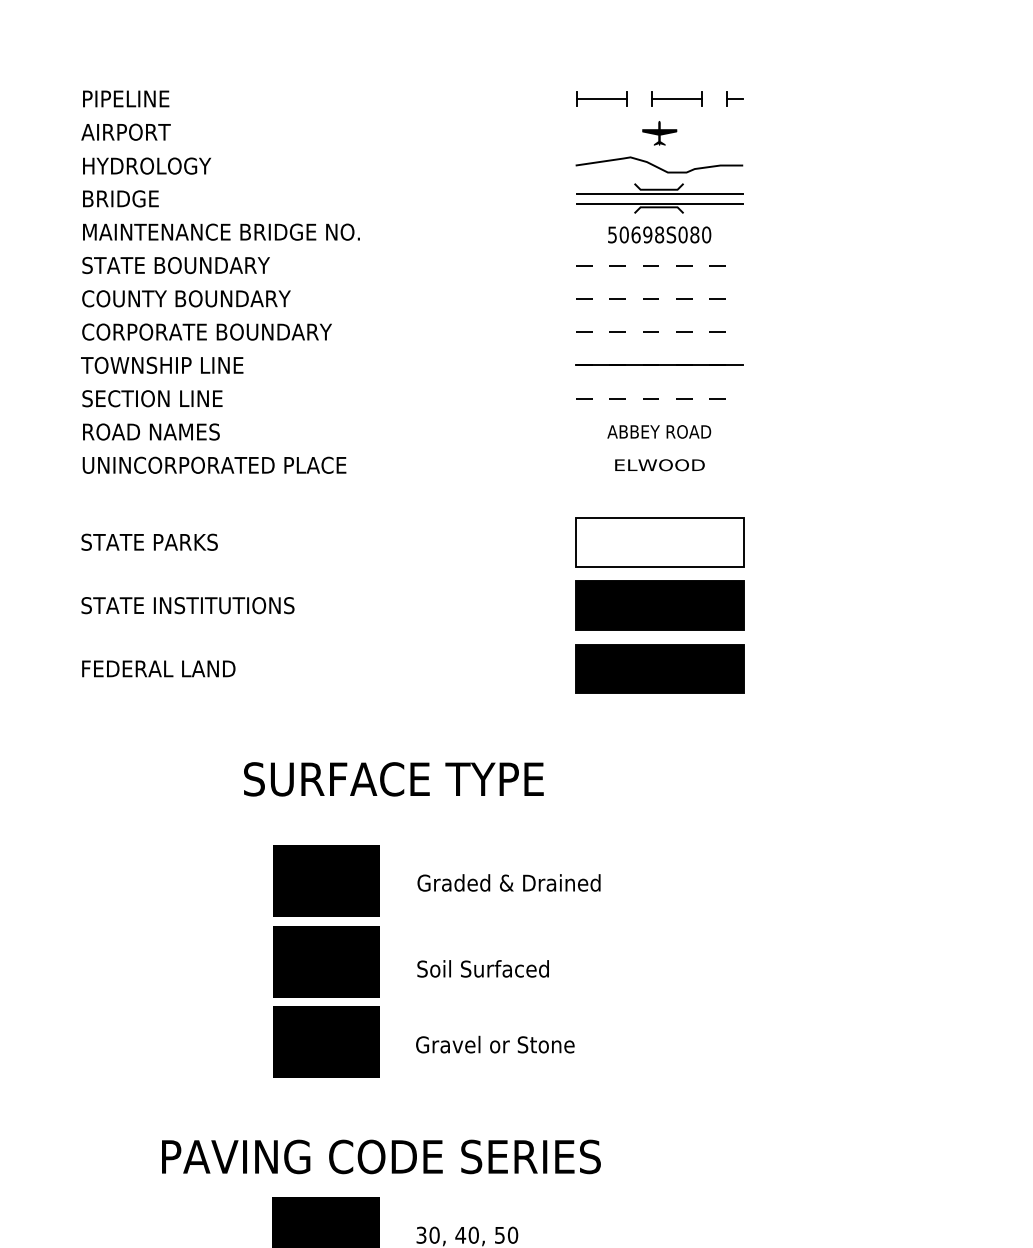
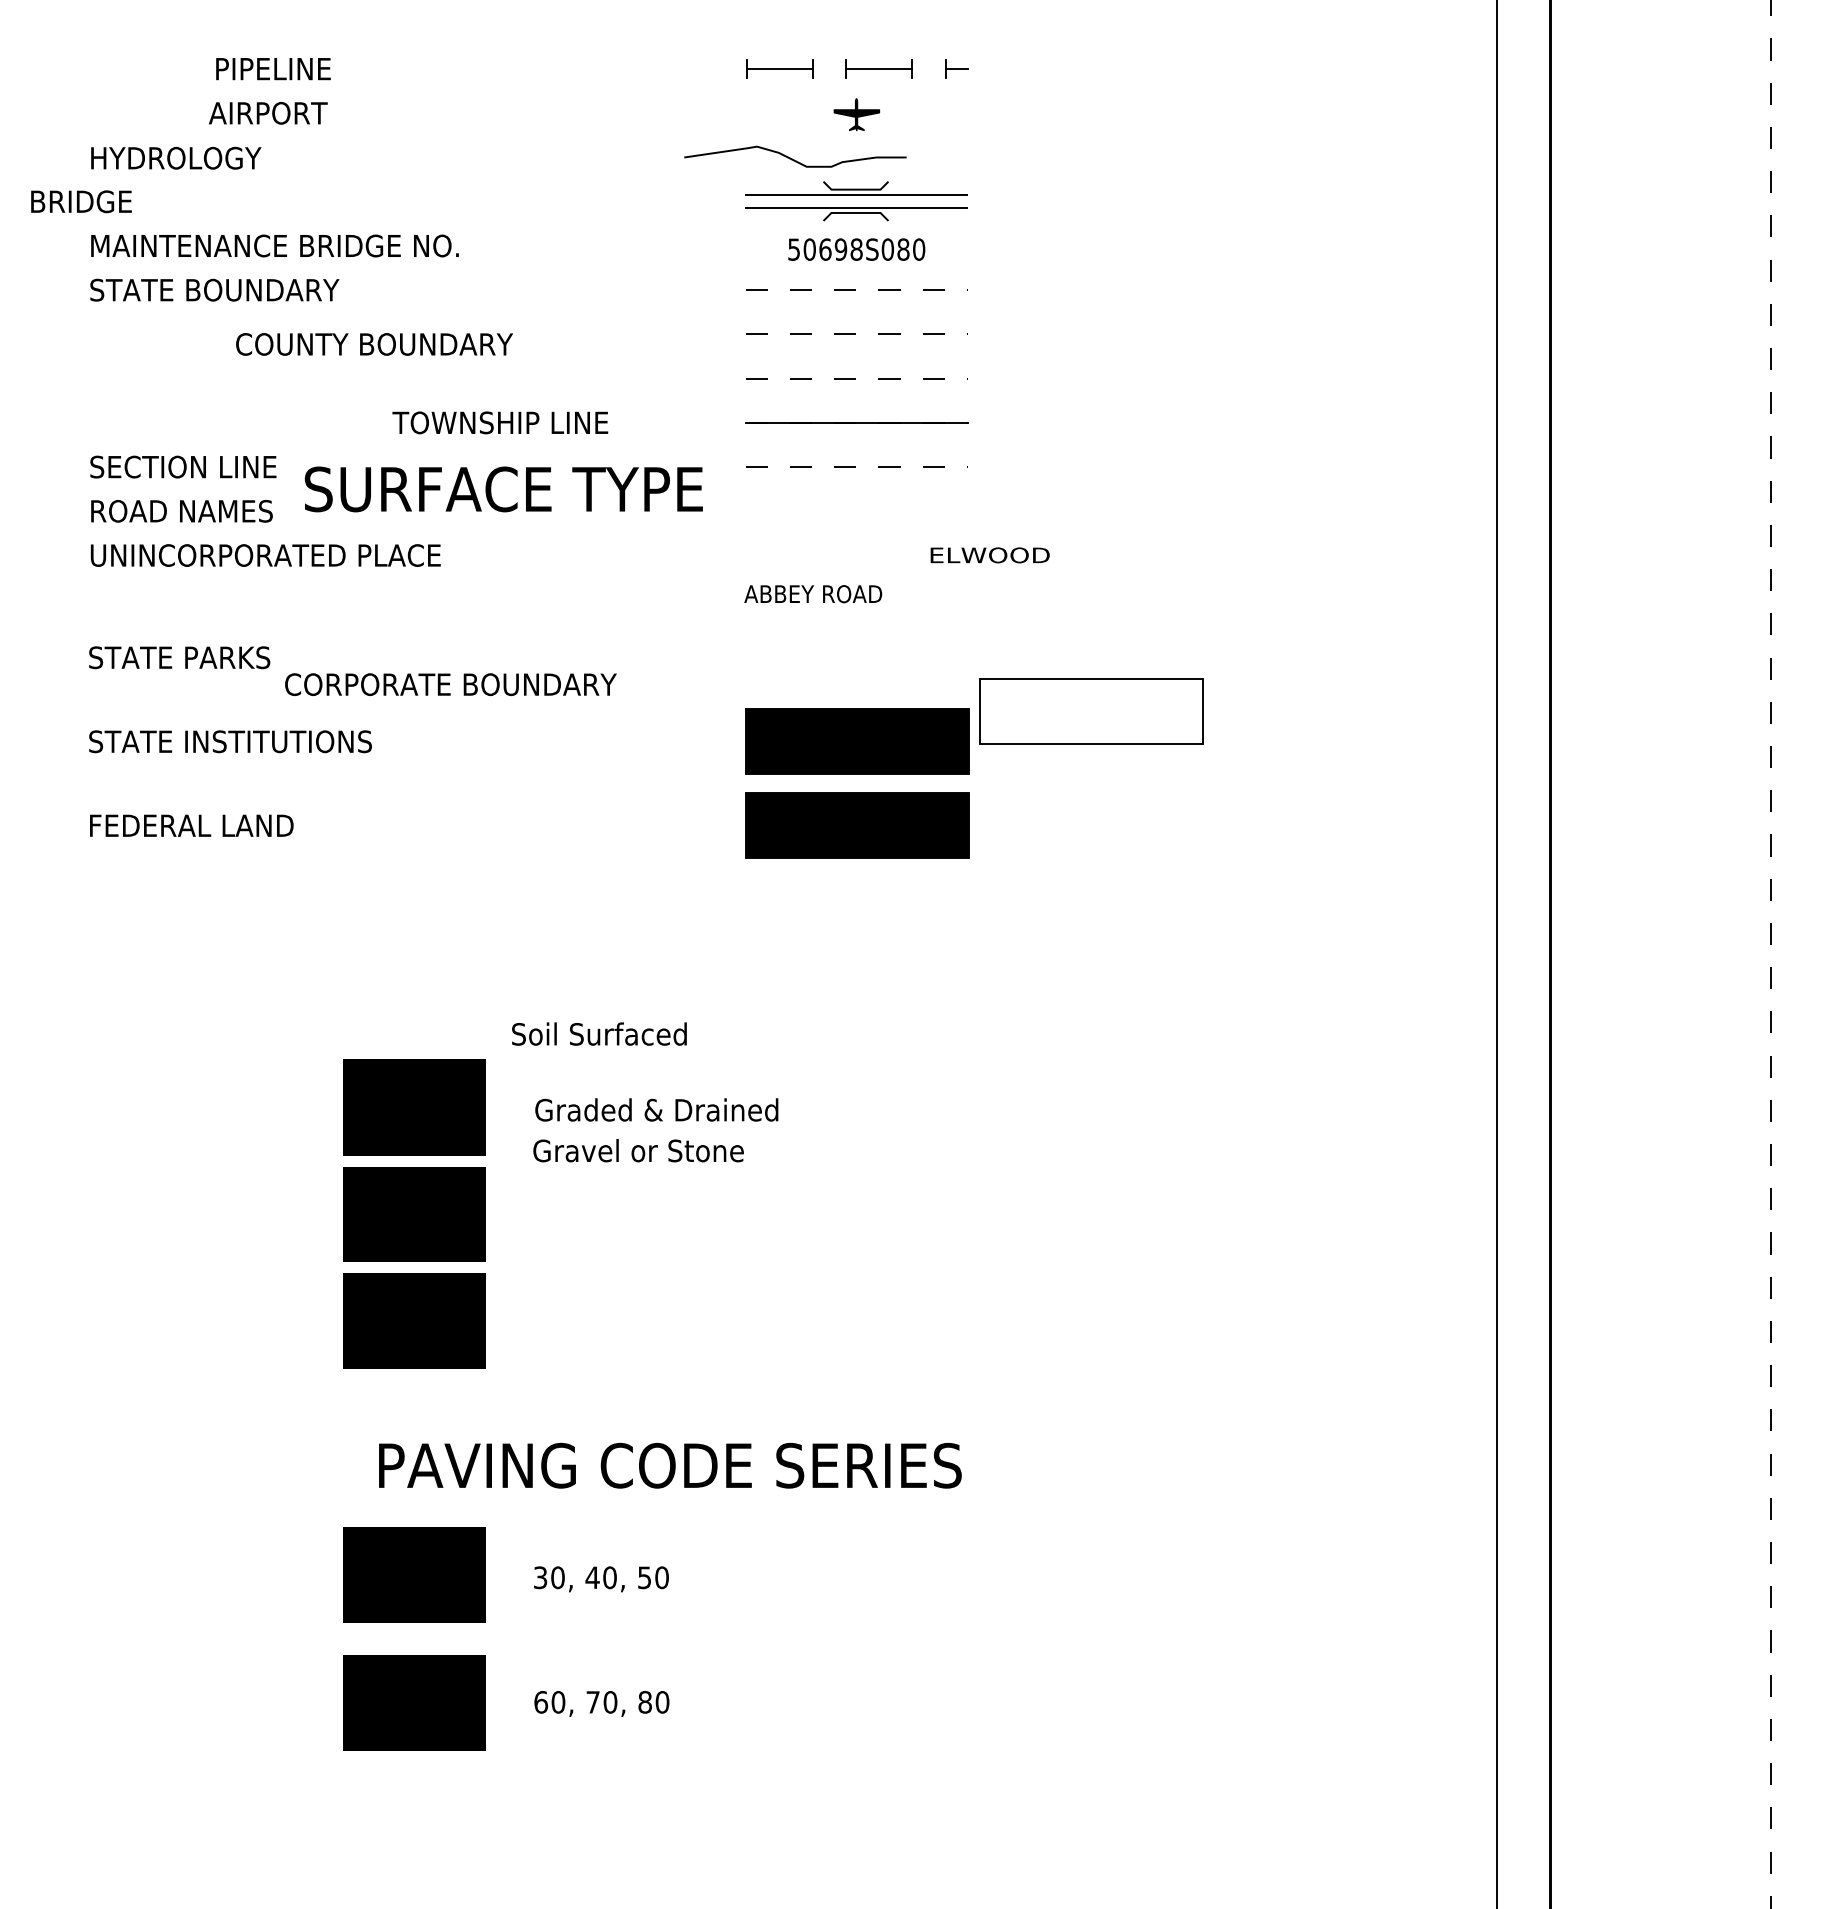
text: (126, 99) -> (273, 69), moved
text: (126, 132) -> (268, 113), moved
curve: (658, 167) -> (794, 159), moved
text: (120, 198) -> (81, 201), moved
text: (186, 298) -> (374, 344), moved
text: (206, 331) -> (450, 684), moved
text: (162, 365) -> (500, 422), moved
text: (659, 432) -> (813, 594), moved
text: (659, 465) -> (989, 555), moved
part: (660, 542) -> (1091, 711), moved
text: (393, 779) -> (503, 489), moved
text: (483, 968) -> (599, 1033), moved
text: (495, 1044) -> (638, 1150), moved
text: (381, 1156) -> (670, 1465), moved

